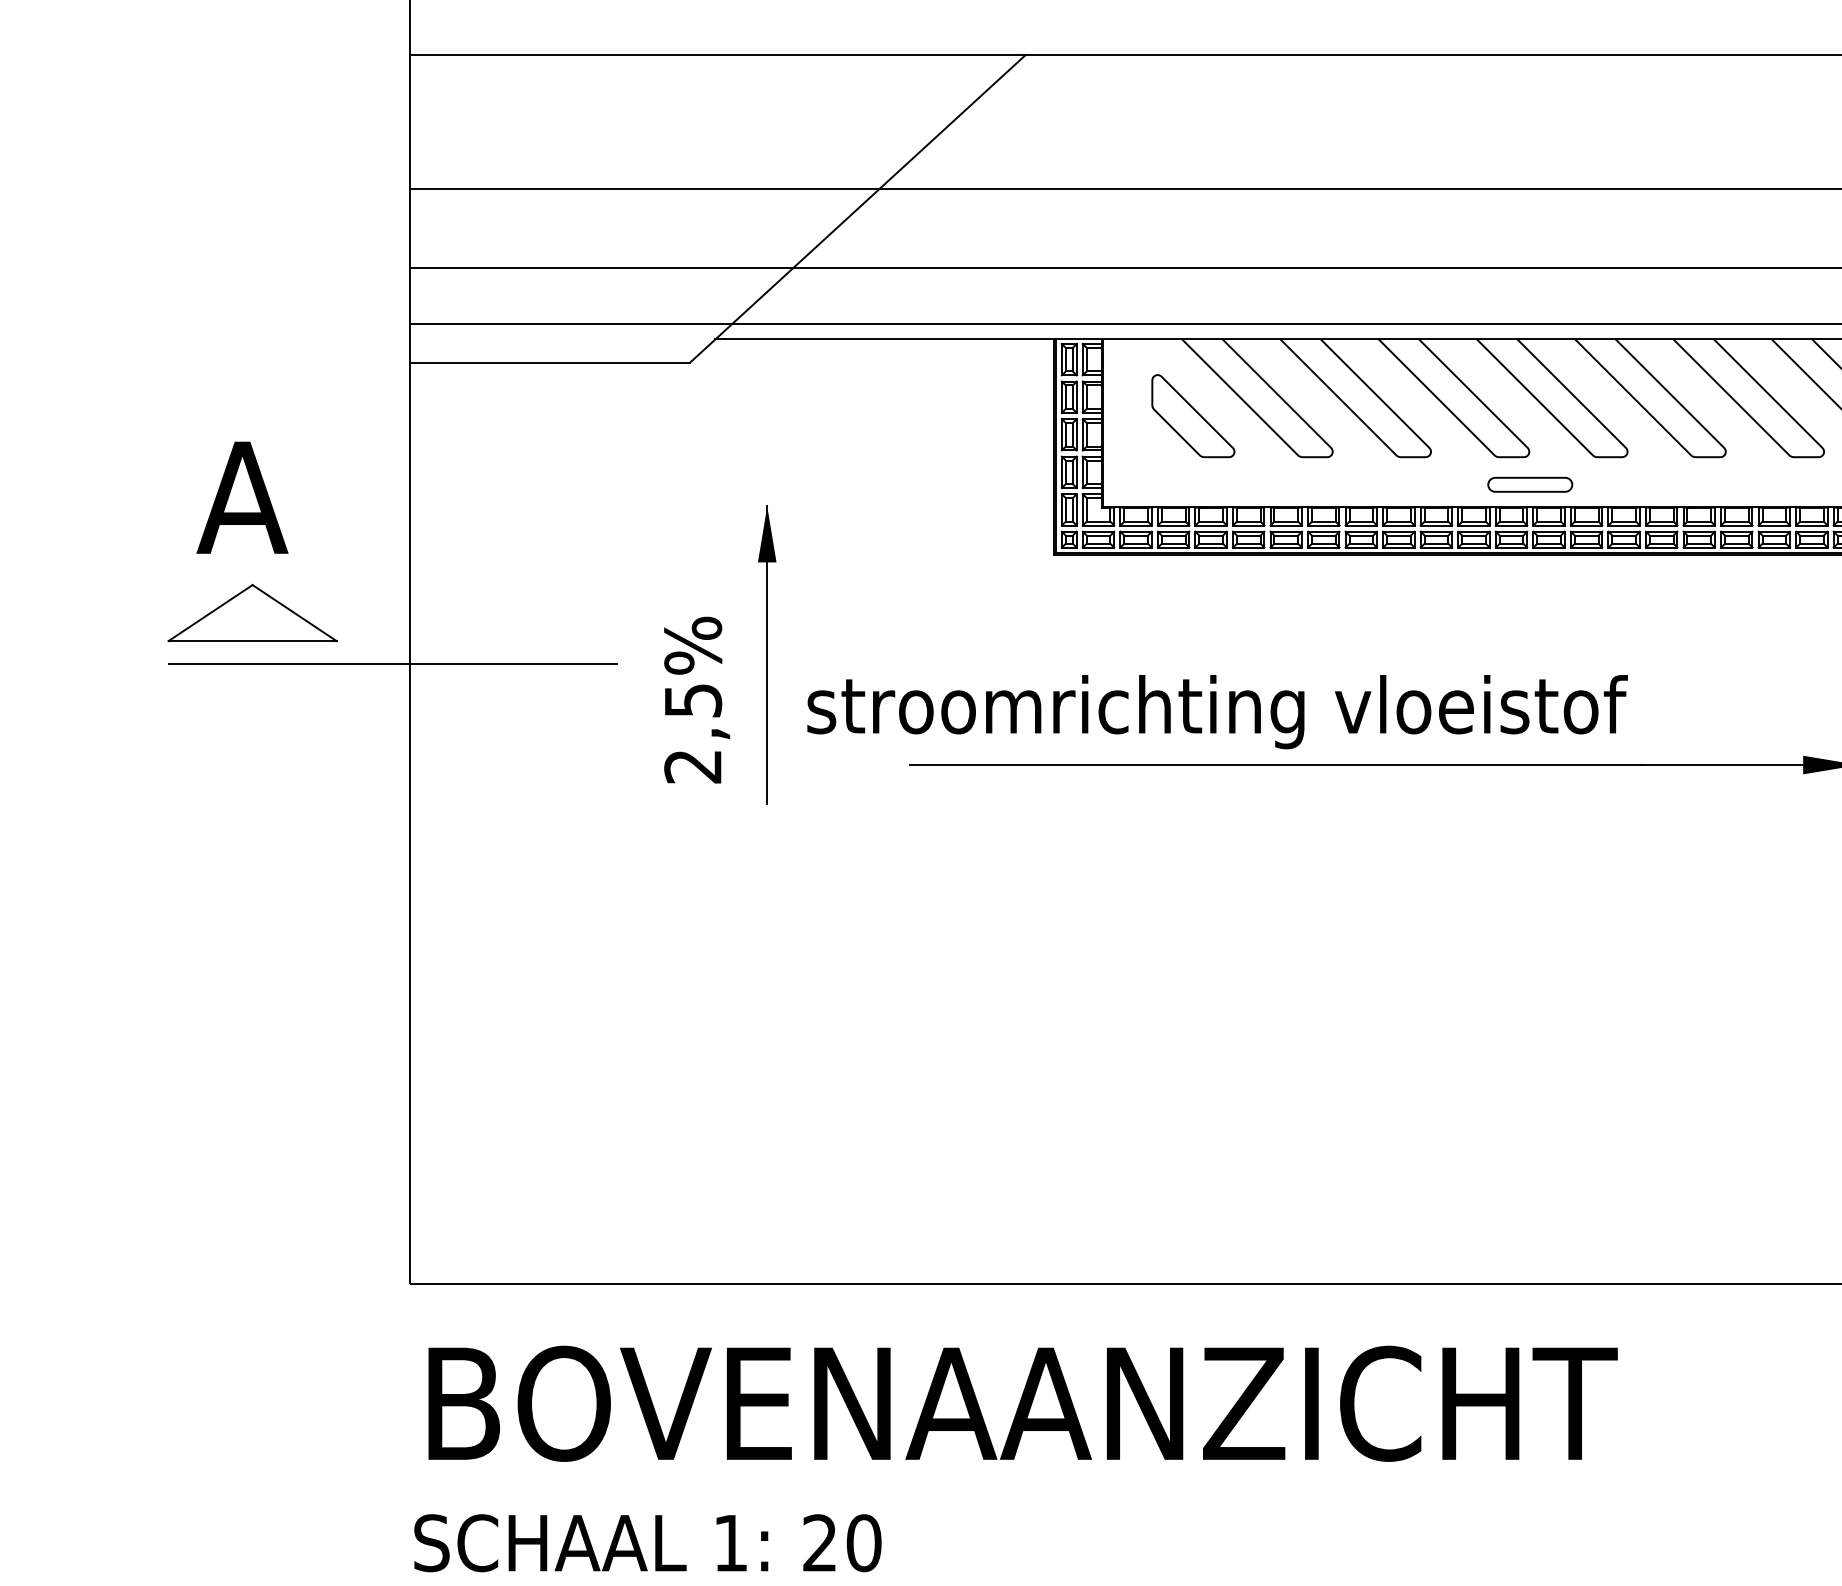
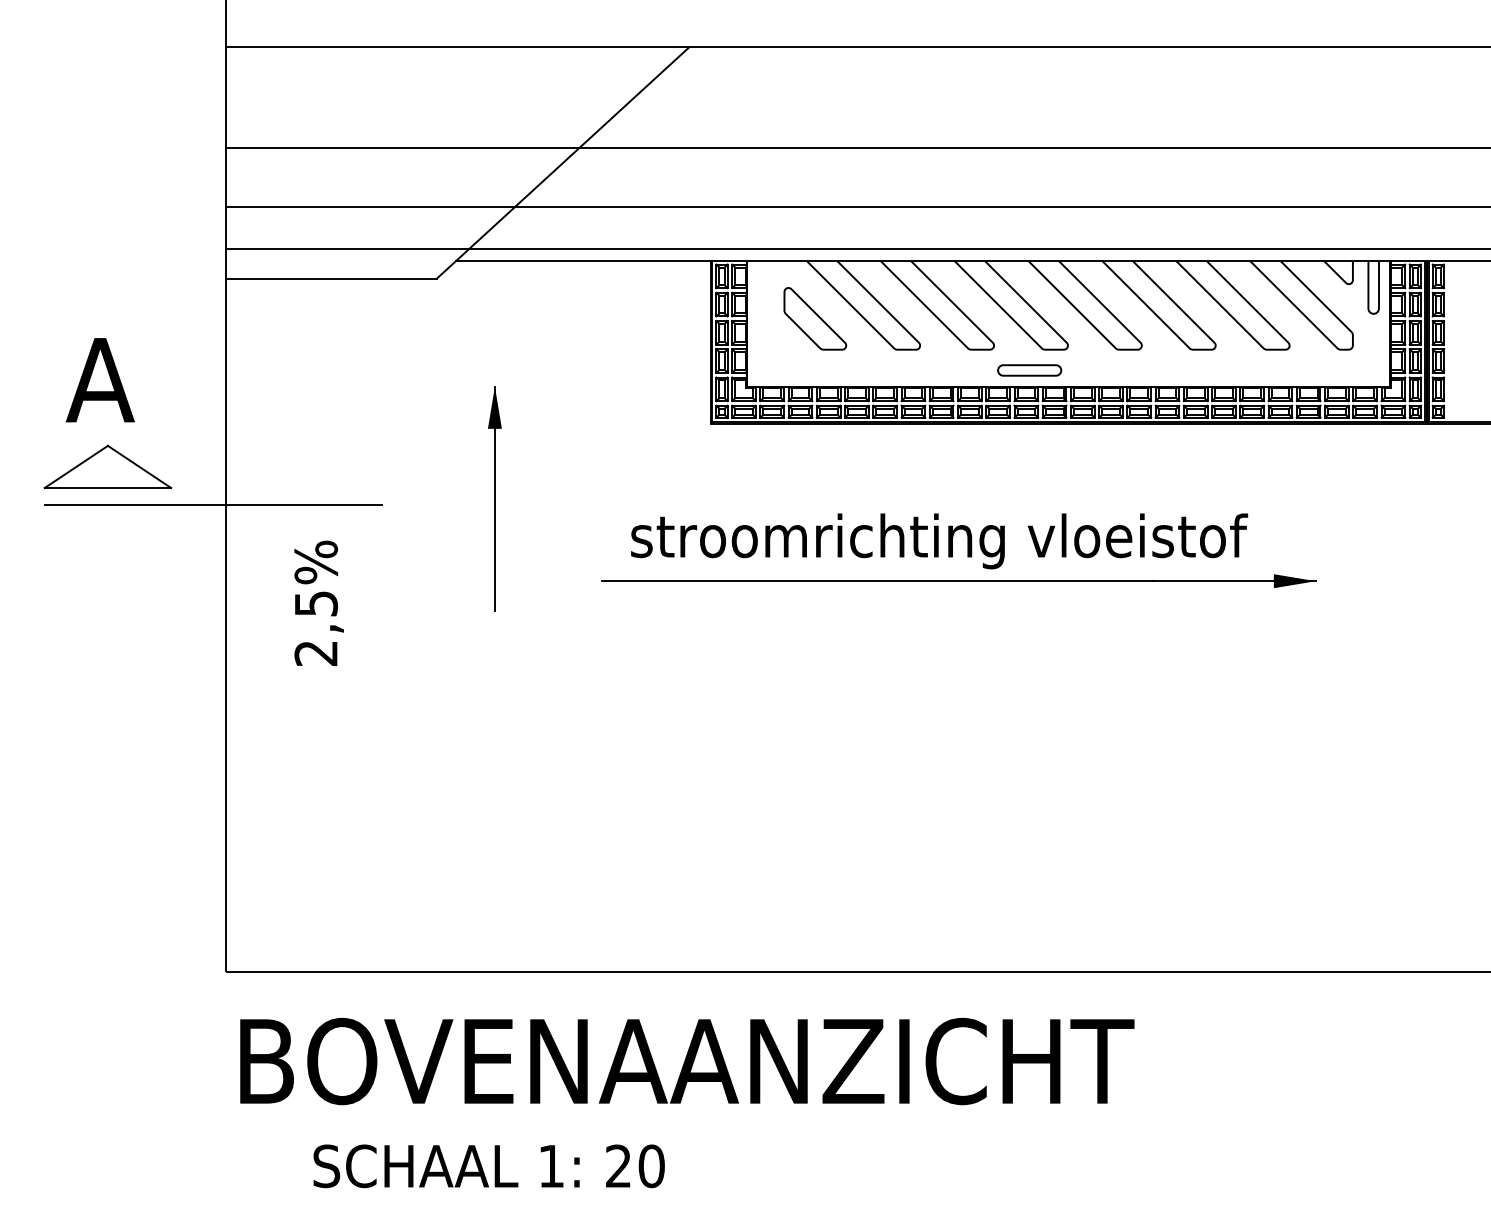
part: (1530, 484) -> (1029, 370), moved
text: (696, 698) -> (318, 602), moved
text: (1217, 712) -> (939, 541), moved
text: (646, 1543) -> (488, 1166), moved

